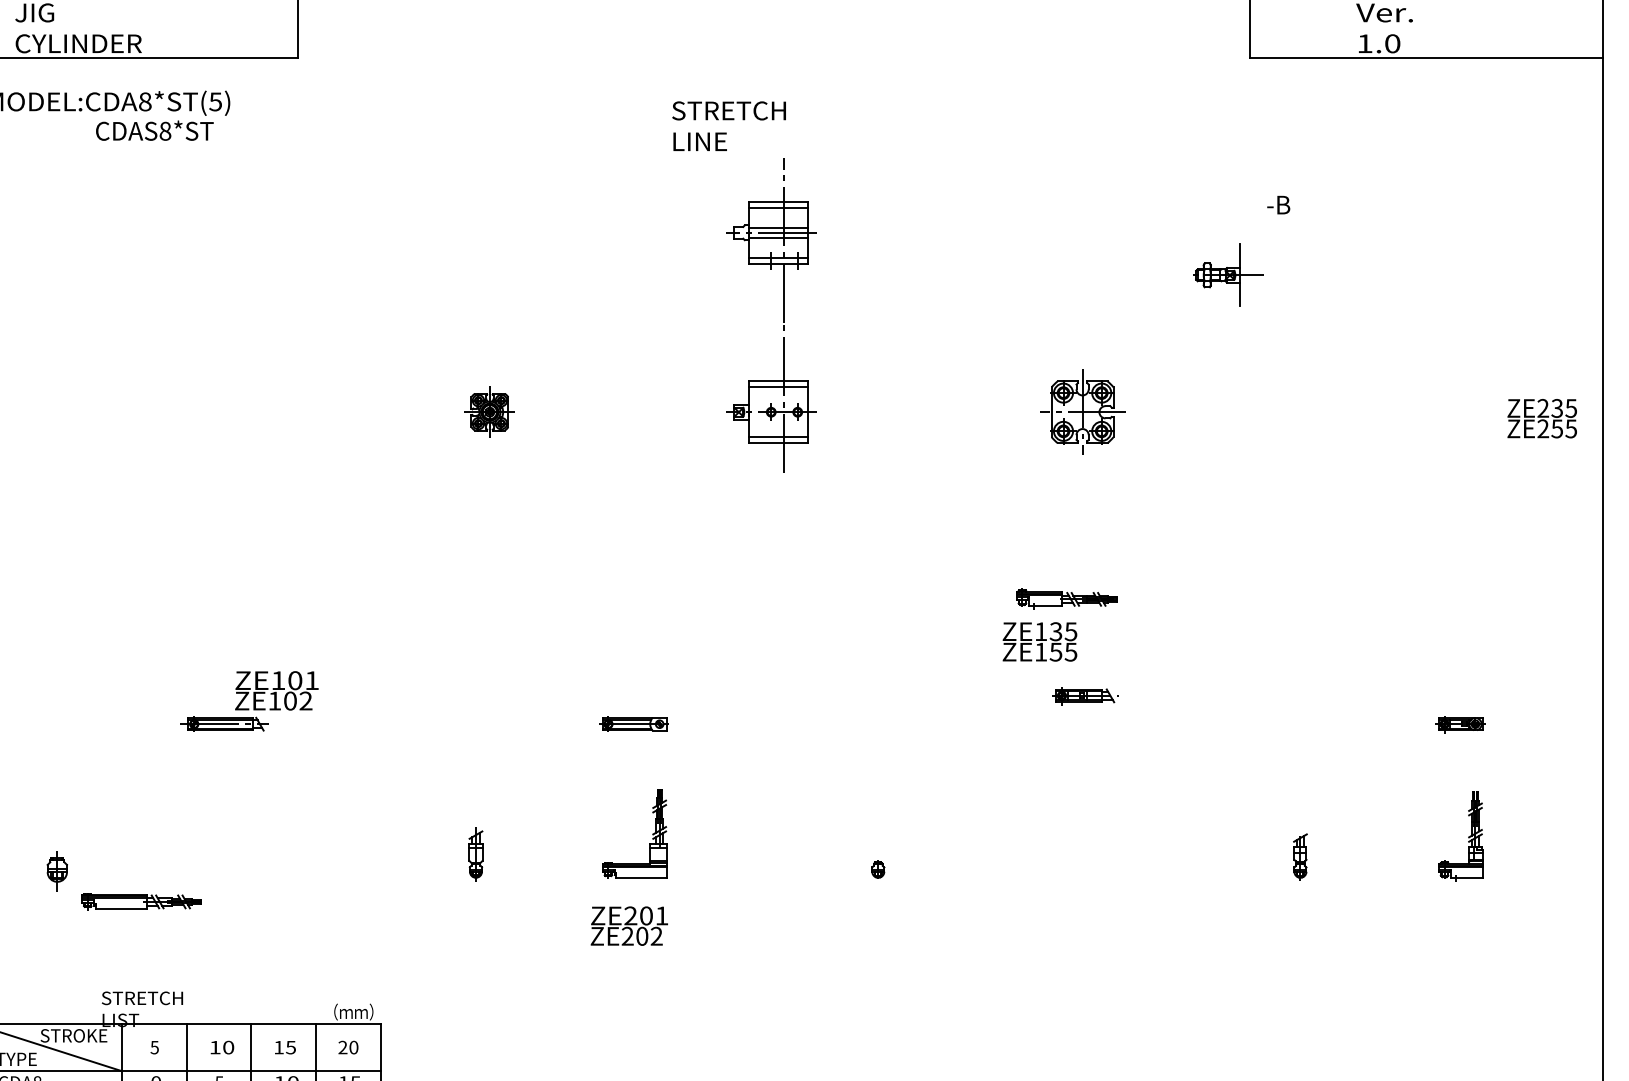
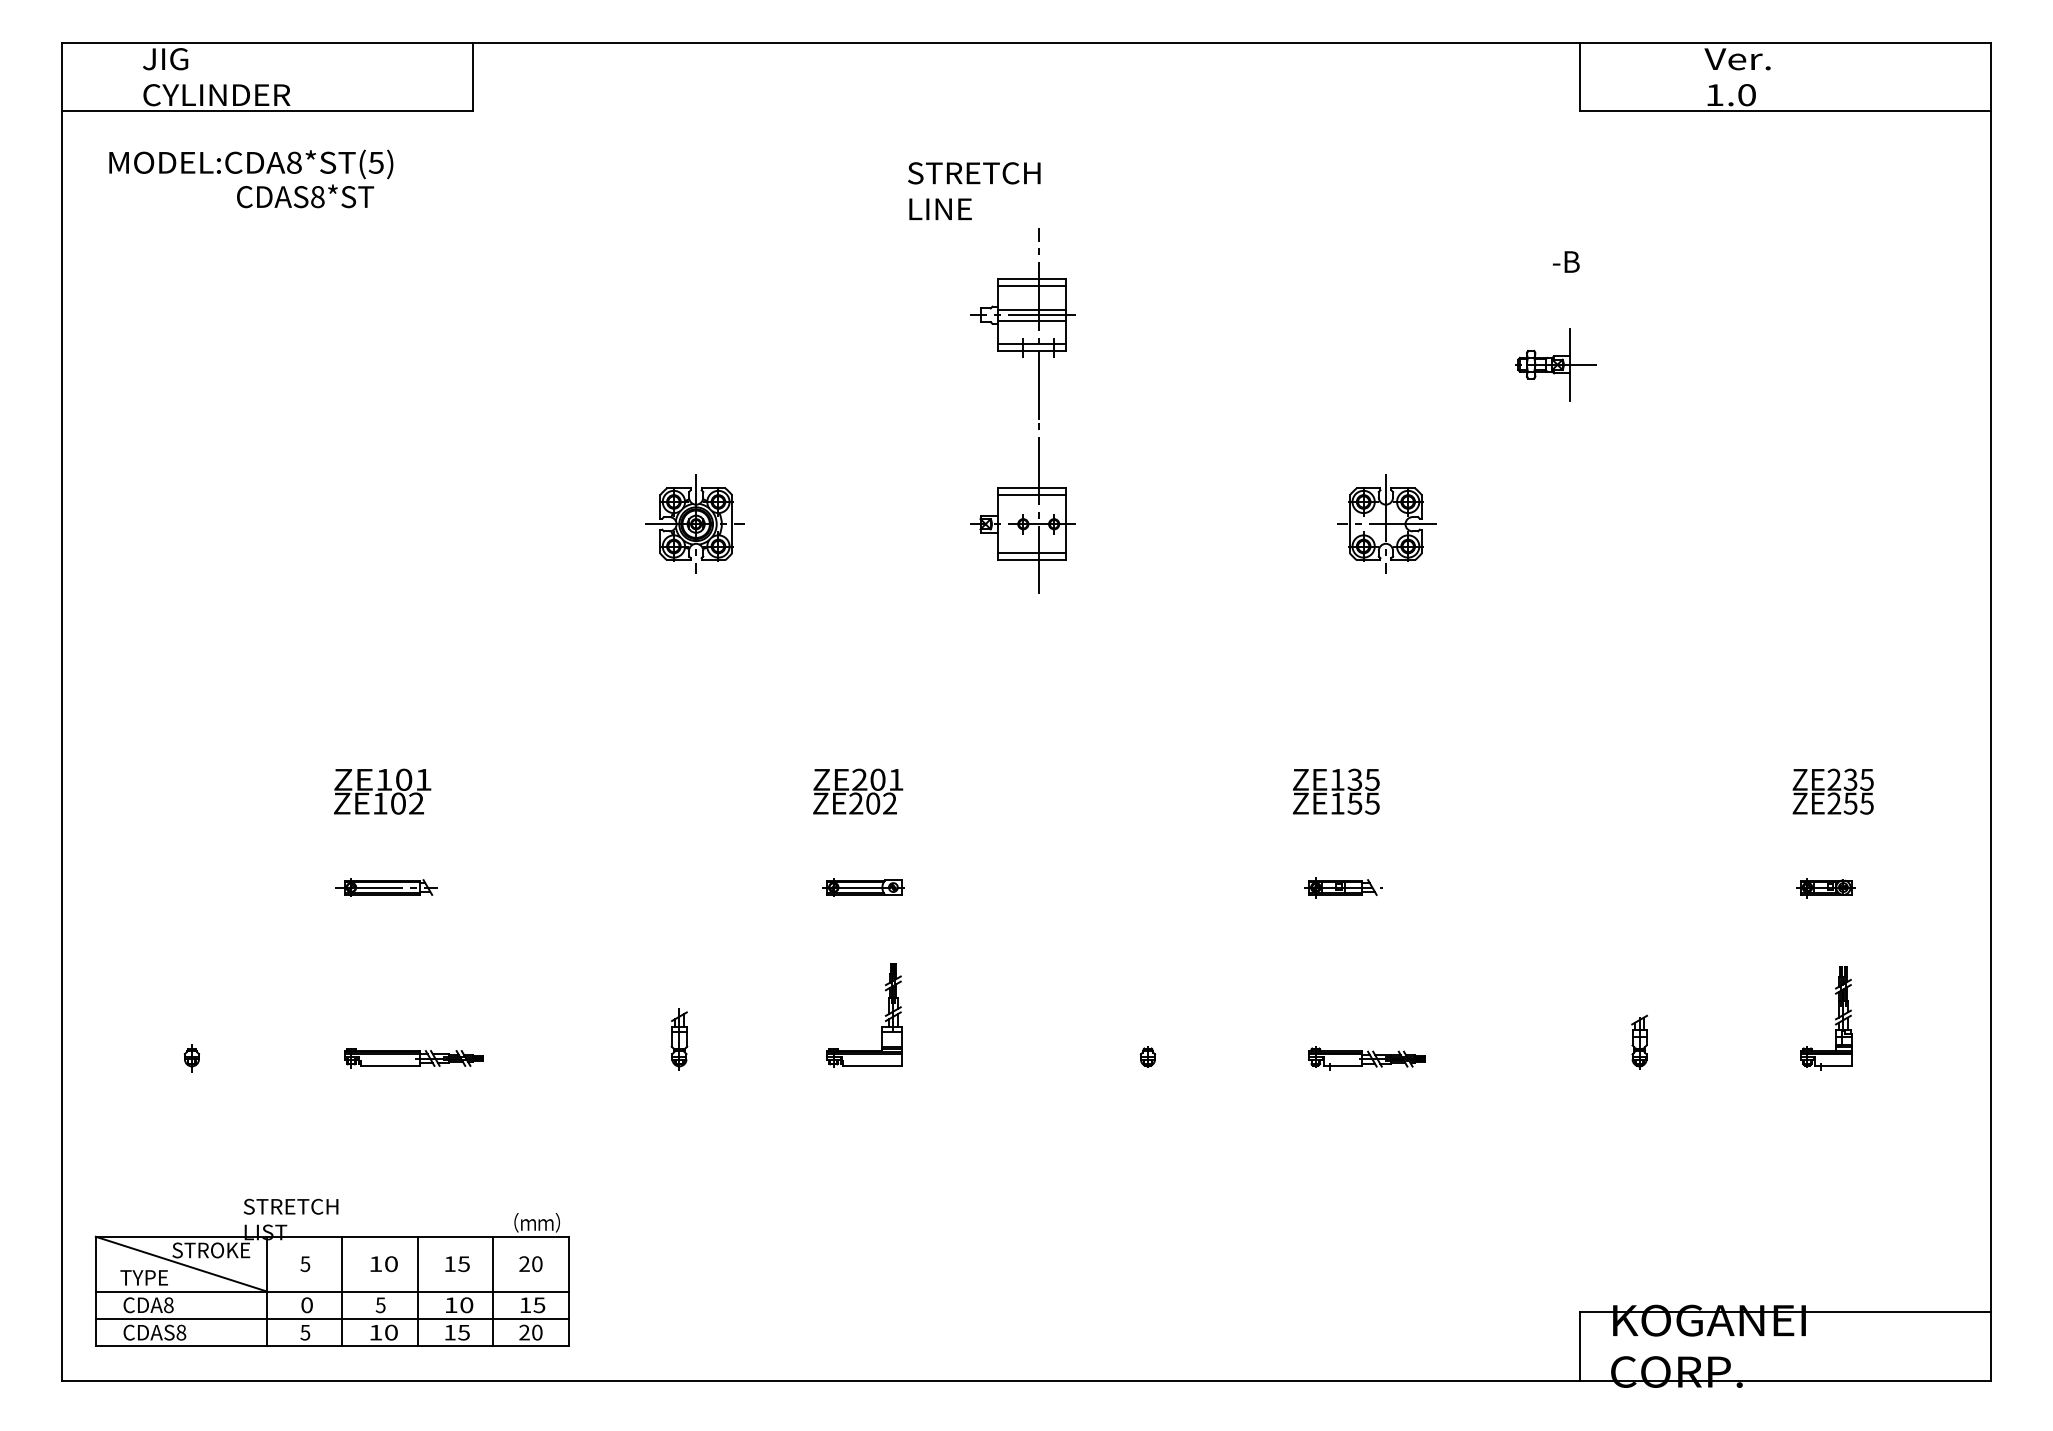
text: (1278, 204) -> (1566, 261), moved
part: (488, 411) -> (694, 523), size x1.67
text: (1541, 418) -> (1832, 791), moved
part: (1065, 598) -> (1366, 1058), moved
text: (276, 690) -> (382, 791), moved
part: (1085, 695) -> (1343, 887), moved
part: (56, 871) -> (191, 1058), size x0.62
part: (141, 901) -> (413, 1058), moved
text: (629, 925) -> (858, 791), moved

